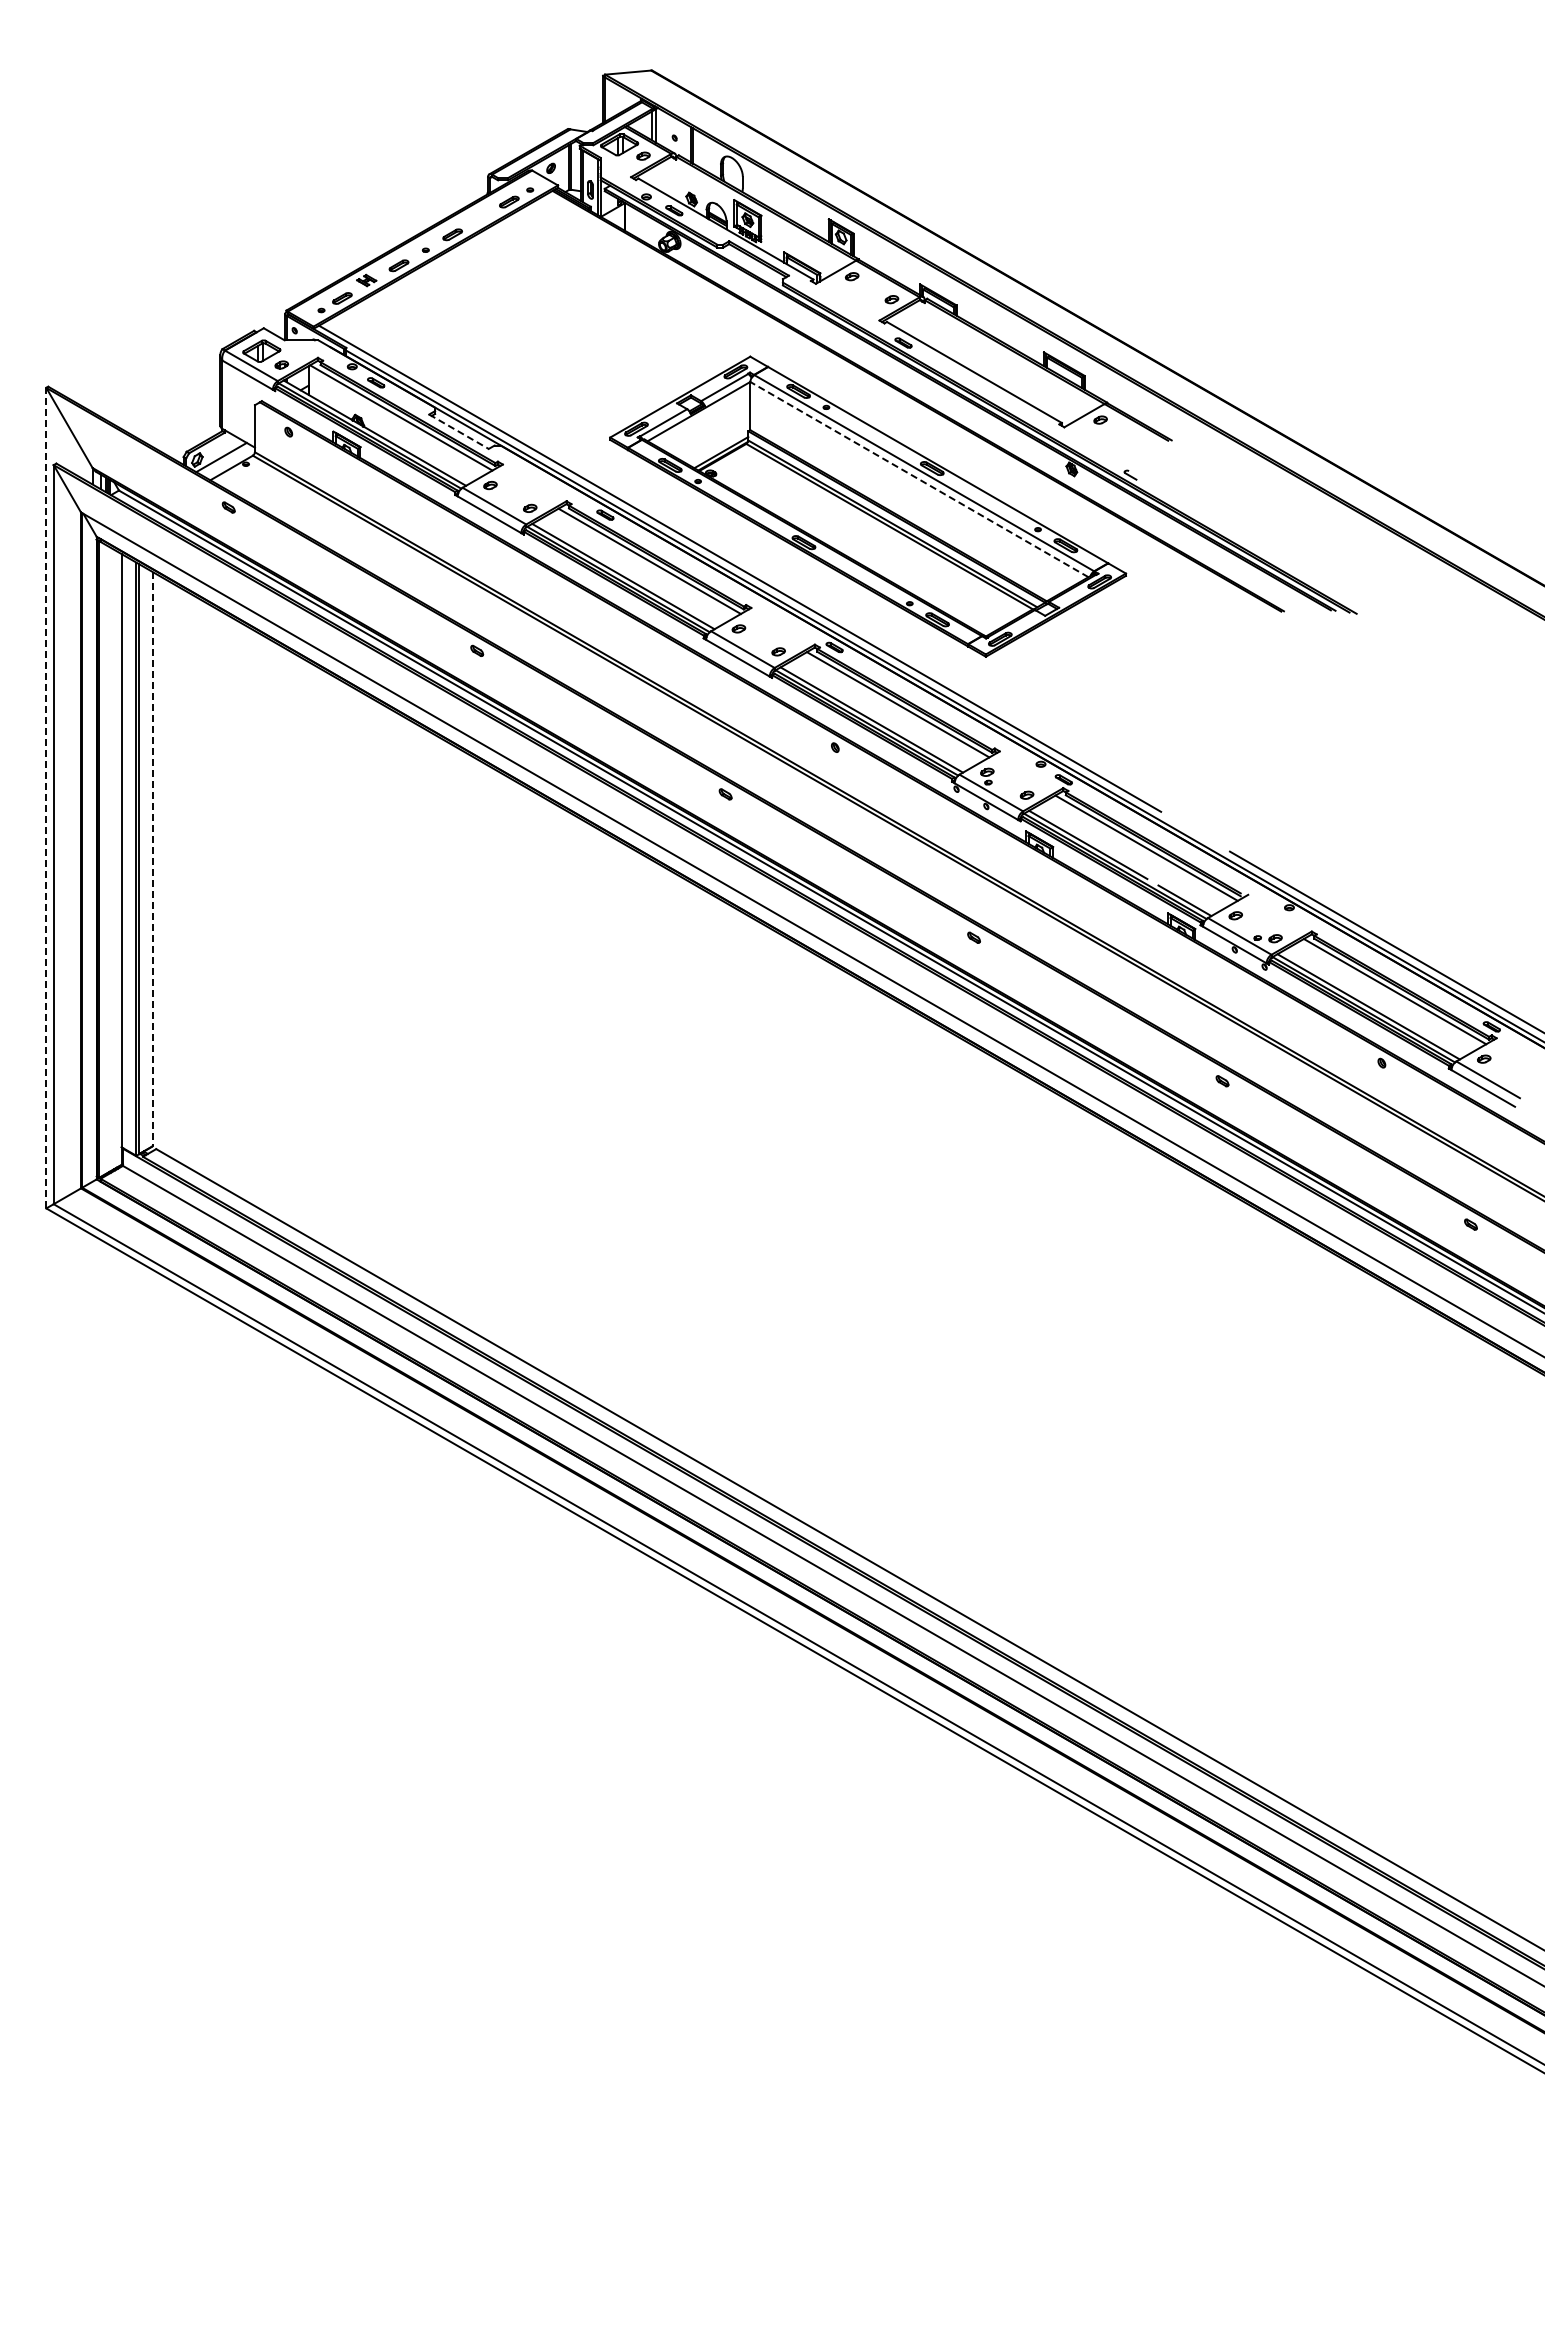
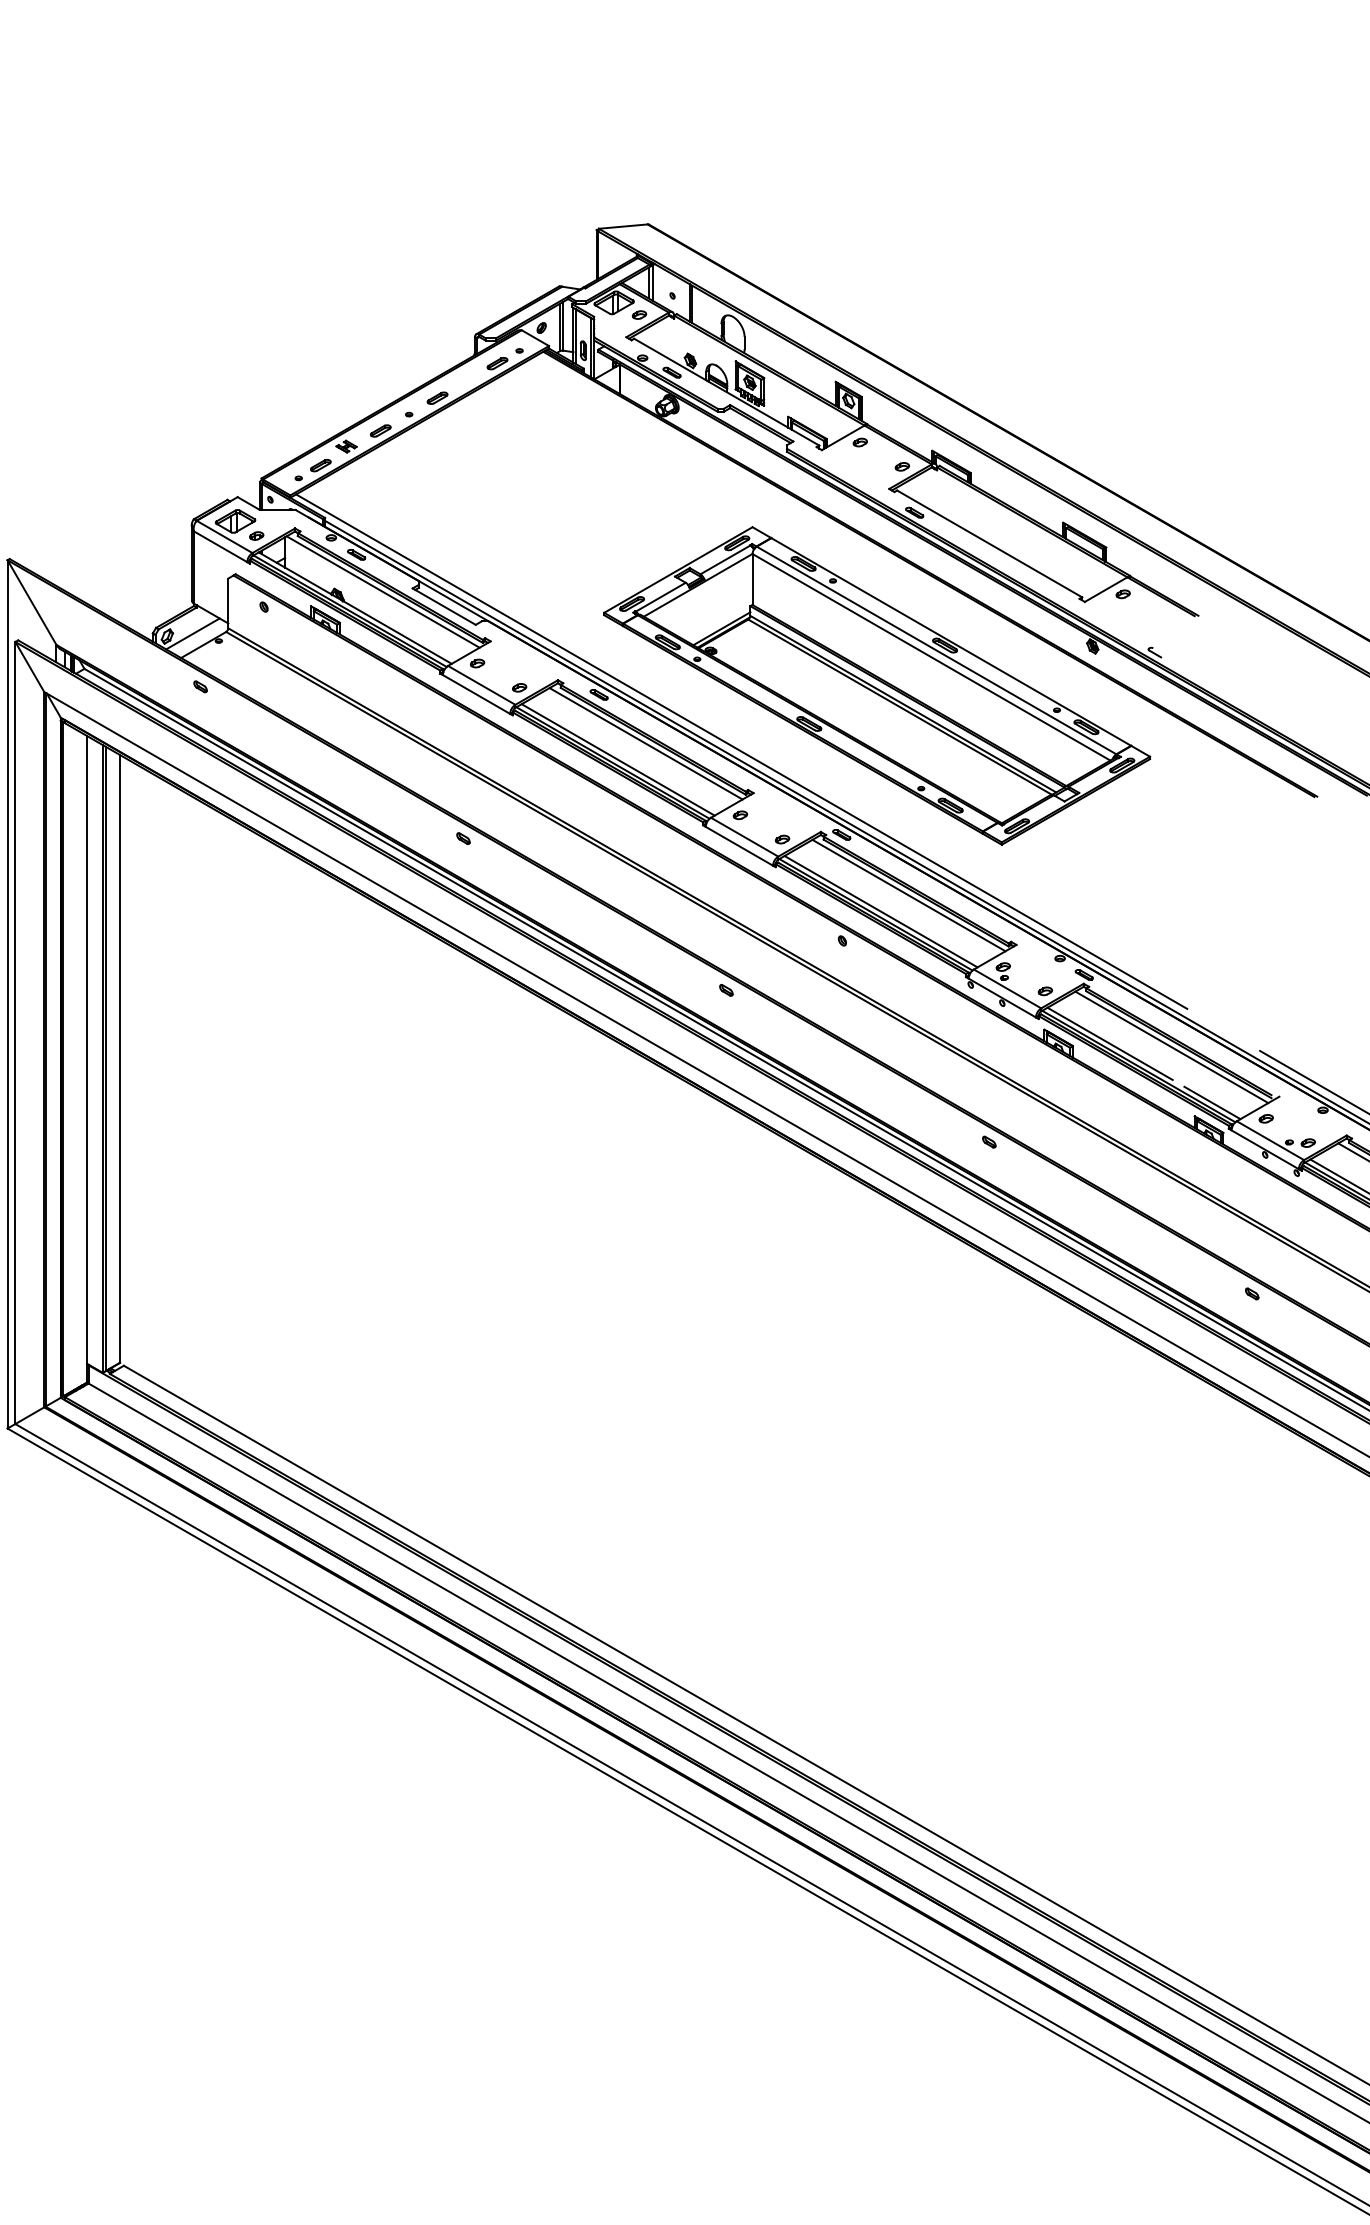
line: (459, 432) -> (444, 607), dashed -> solid
line: (919, 479) -> (931, 657), dashed -> solid
line: (46, 797) -> (7, 993), dashed -> solid
line: (152, 859) -> (119, 1059), dashed -> solid

